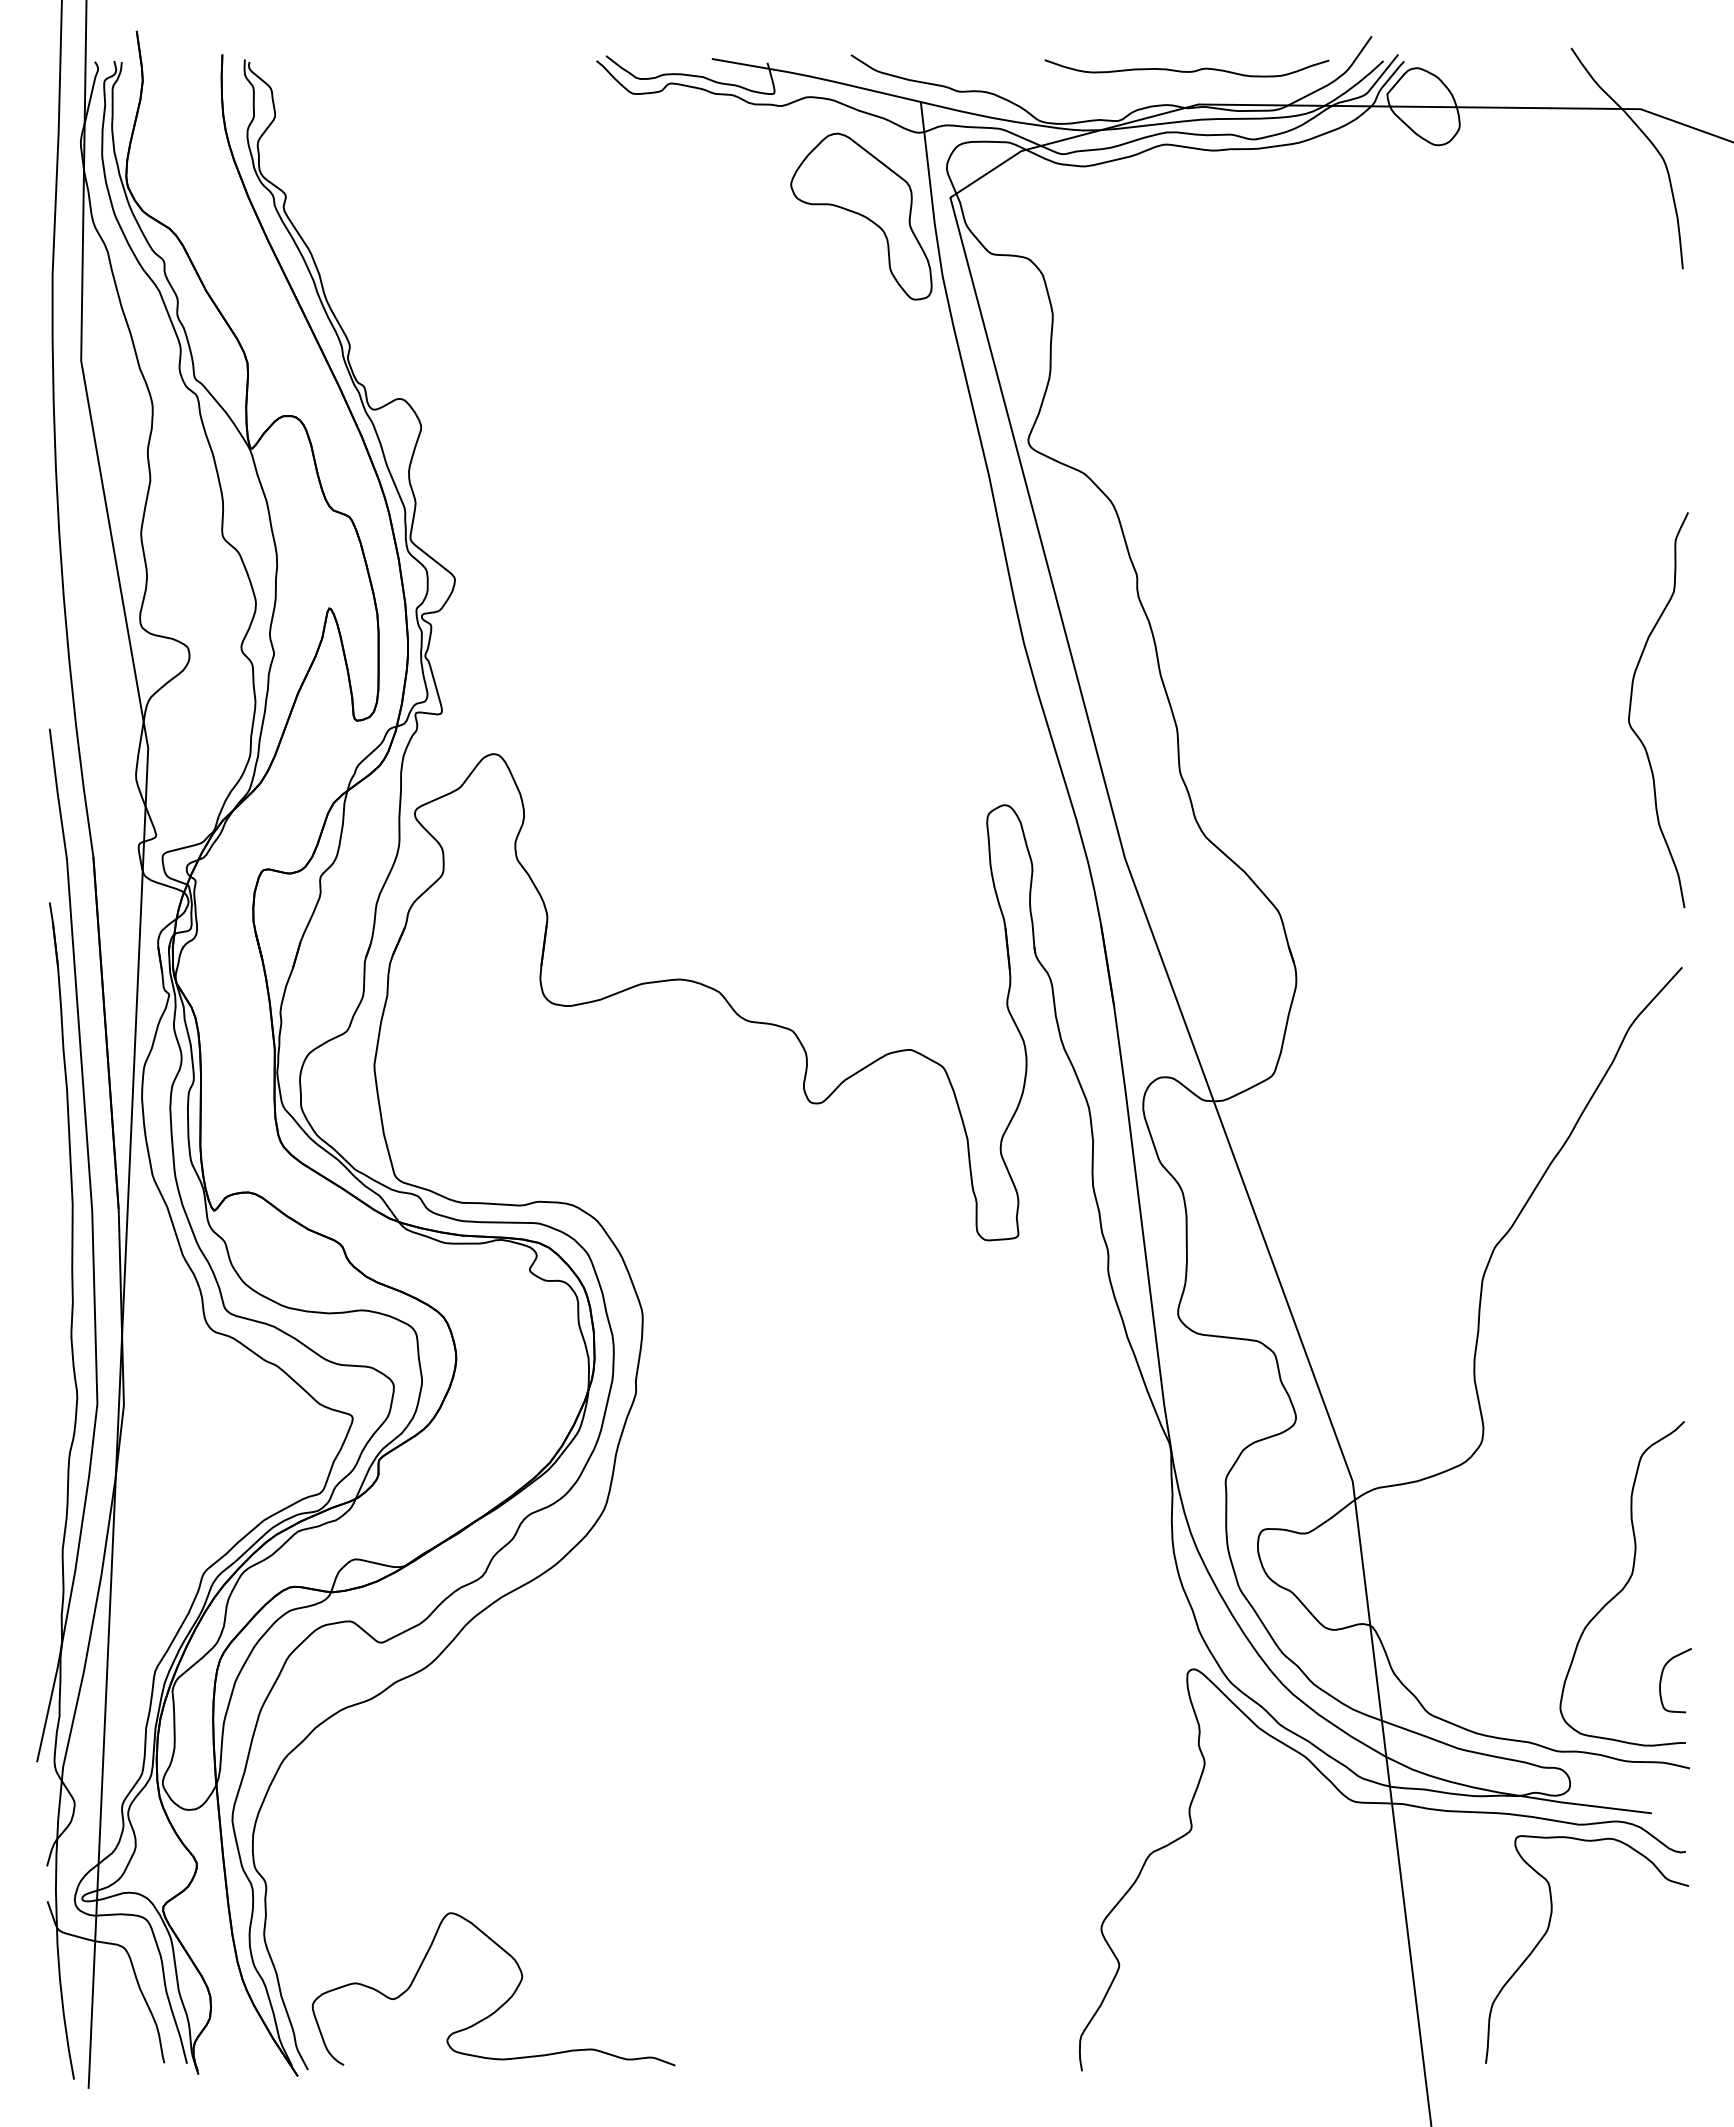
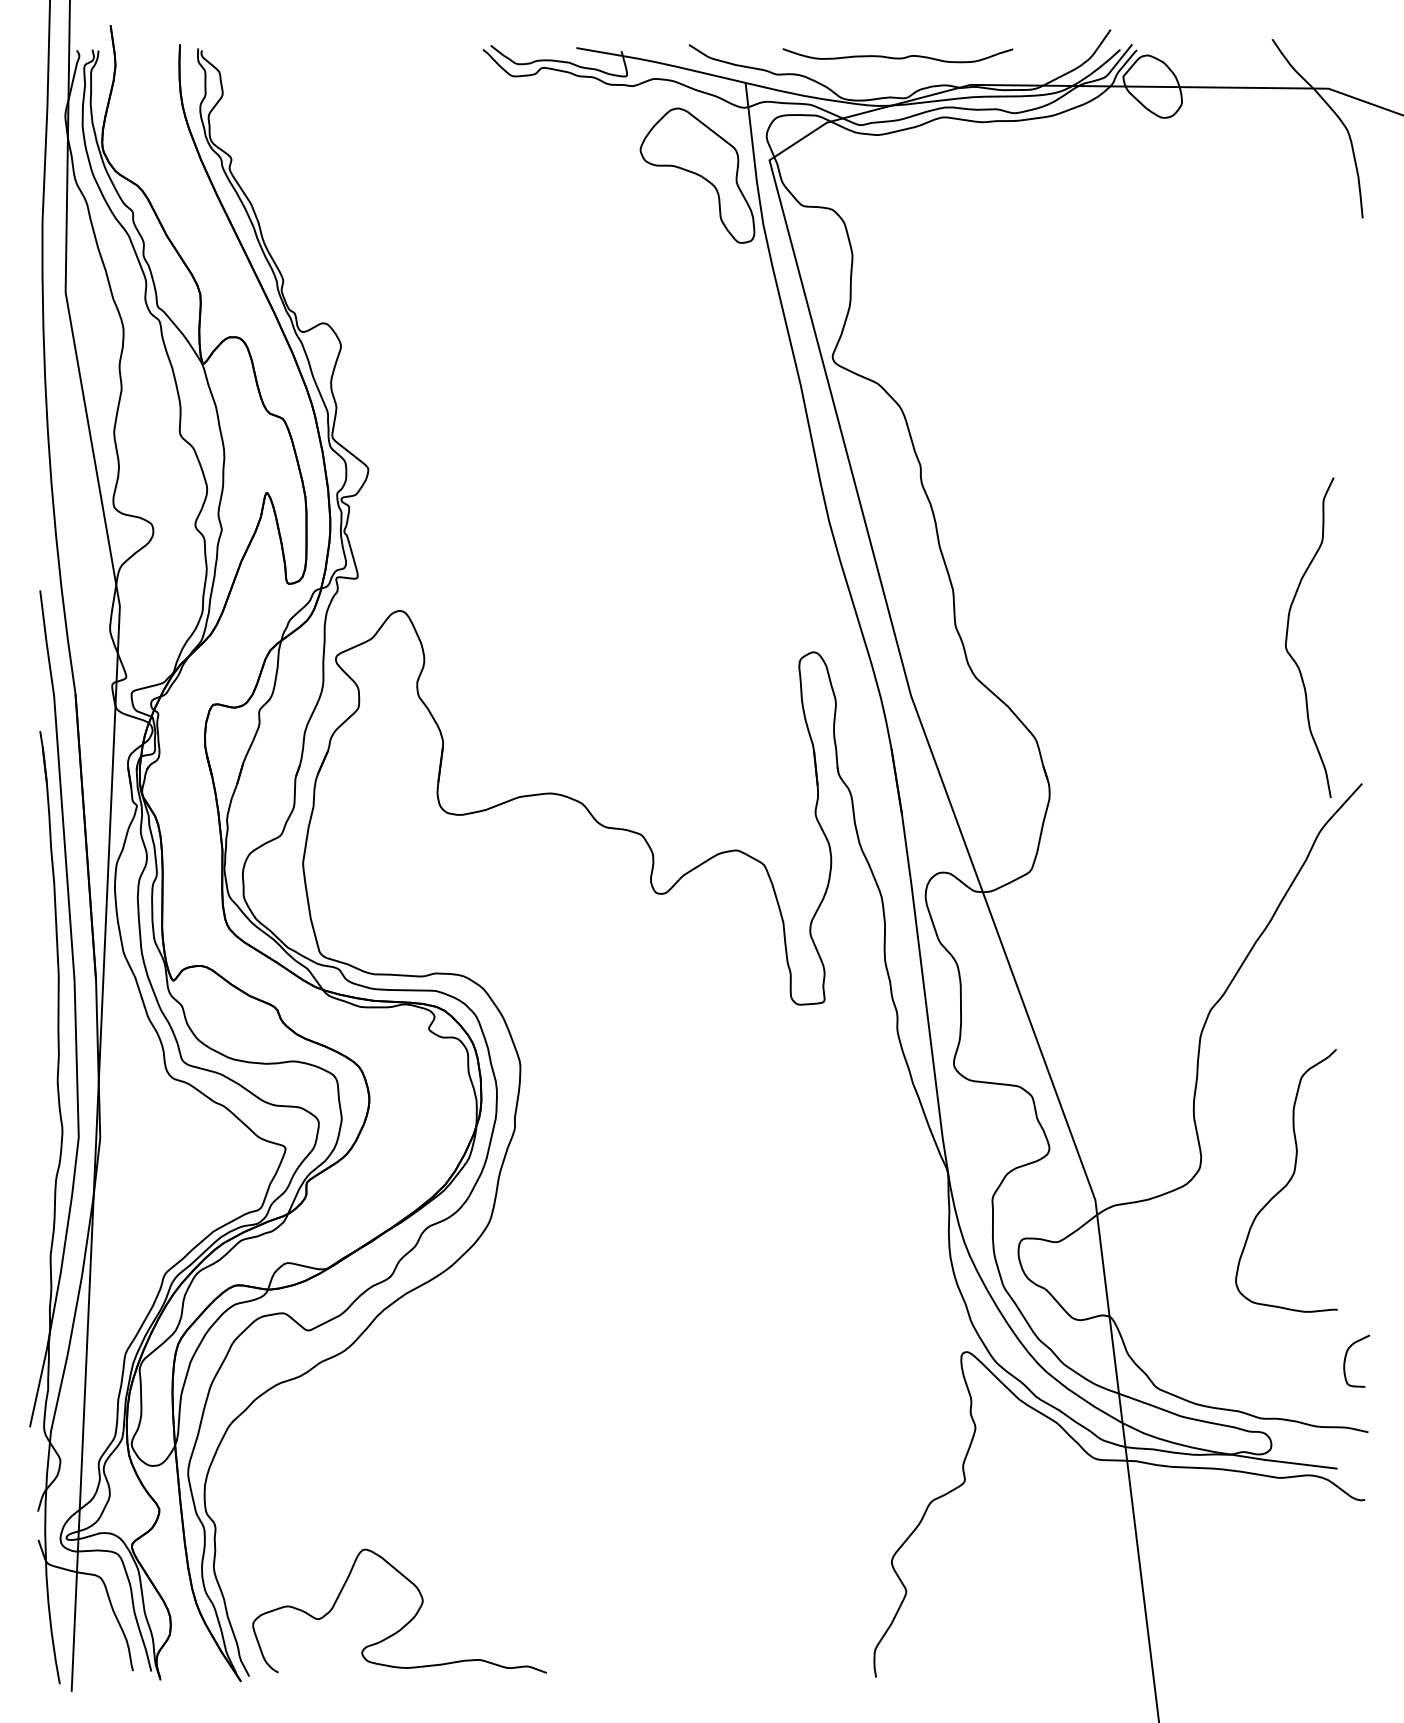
curve: (1184, 70) -> (895, 57), moved
curve: (1631, 706) -> (1287, 634), moved
curve: (1624, 1585) -> (1287, 1182), moved
curve: (1548, 1930) -> (1253, 1563), removed

